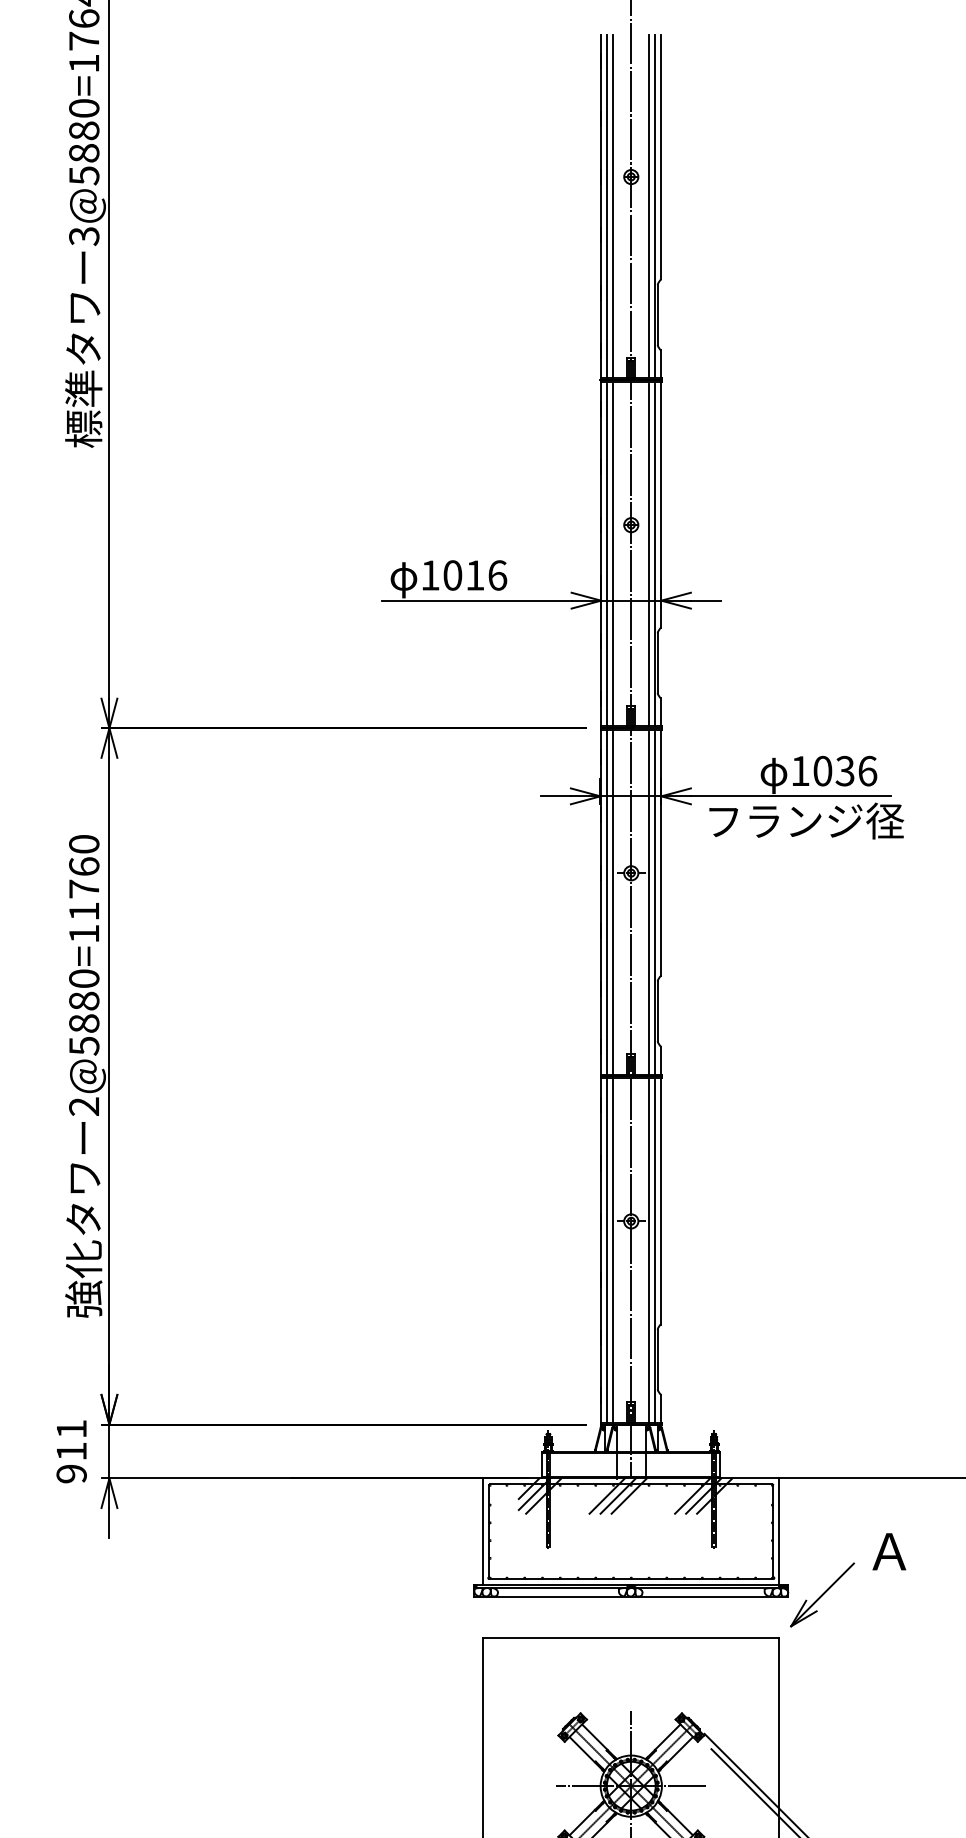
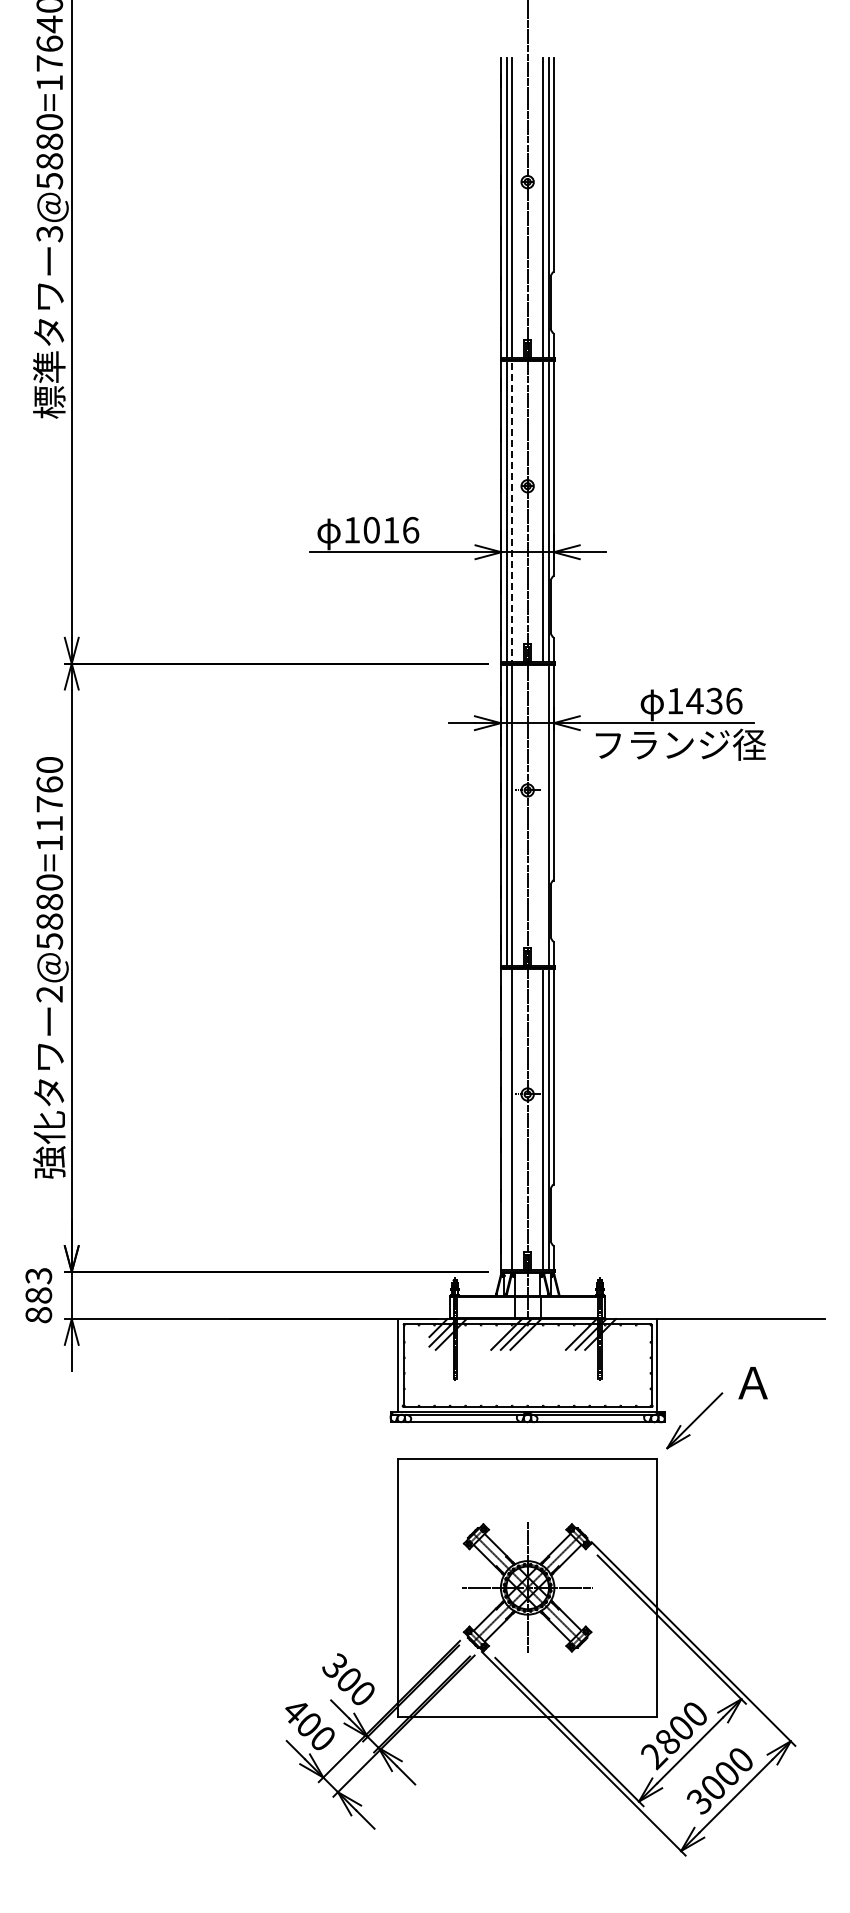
line: (612, 555) -> (511, 512), solid -> dashed
text: (822, 770) -> (694, 700), 1036 -> 1436
line: (649, 903) -> (543, 816), removed
line: (607, 1250) -> (506, 1119), removed
text: (71, 1451) -> (38, 1295), 911 -> 883

